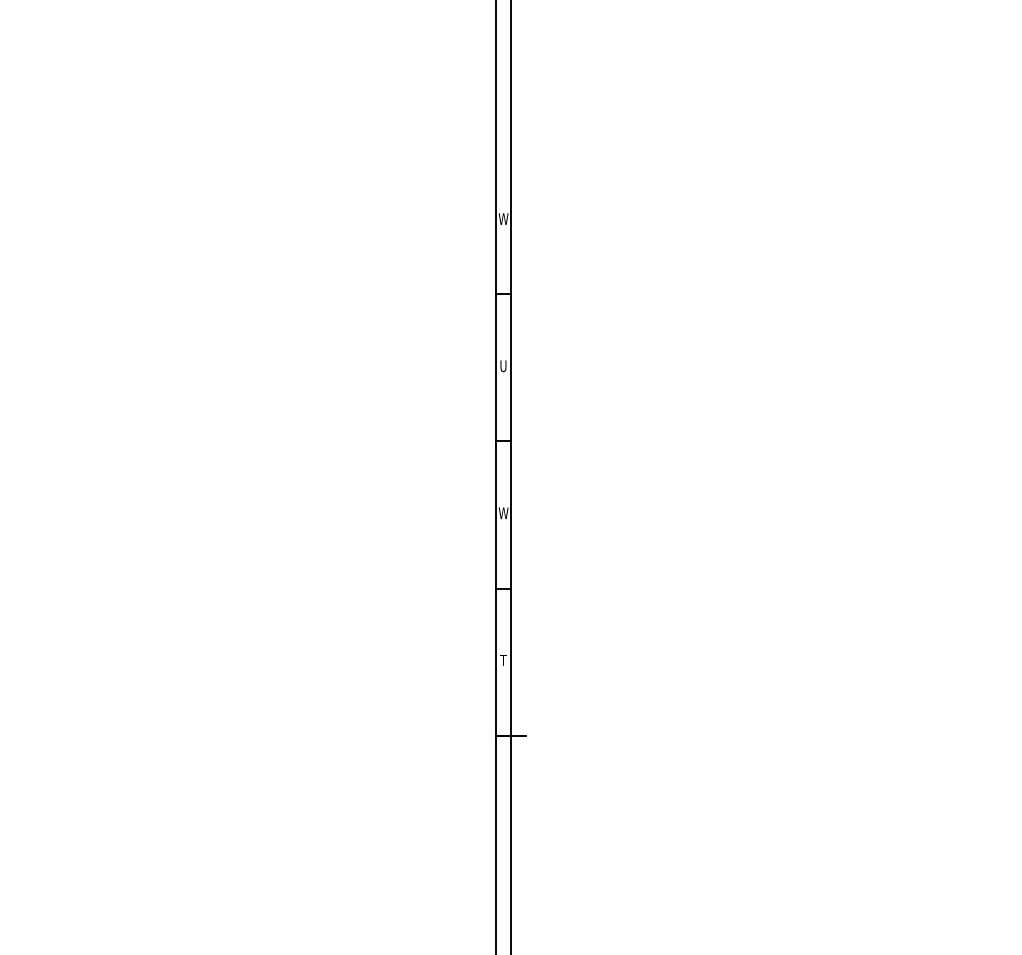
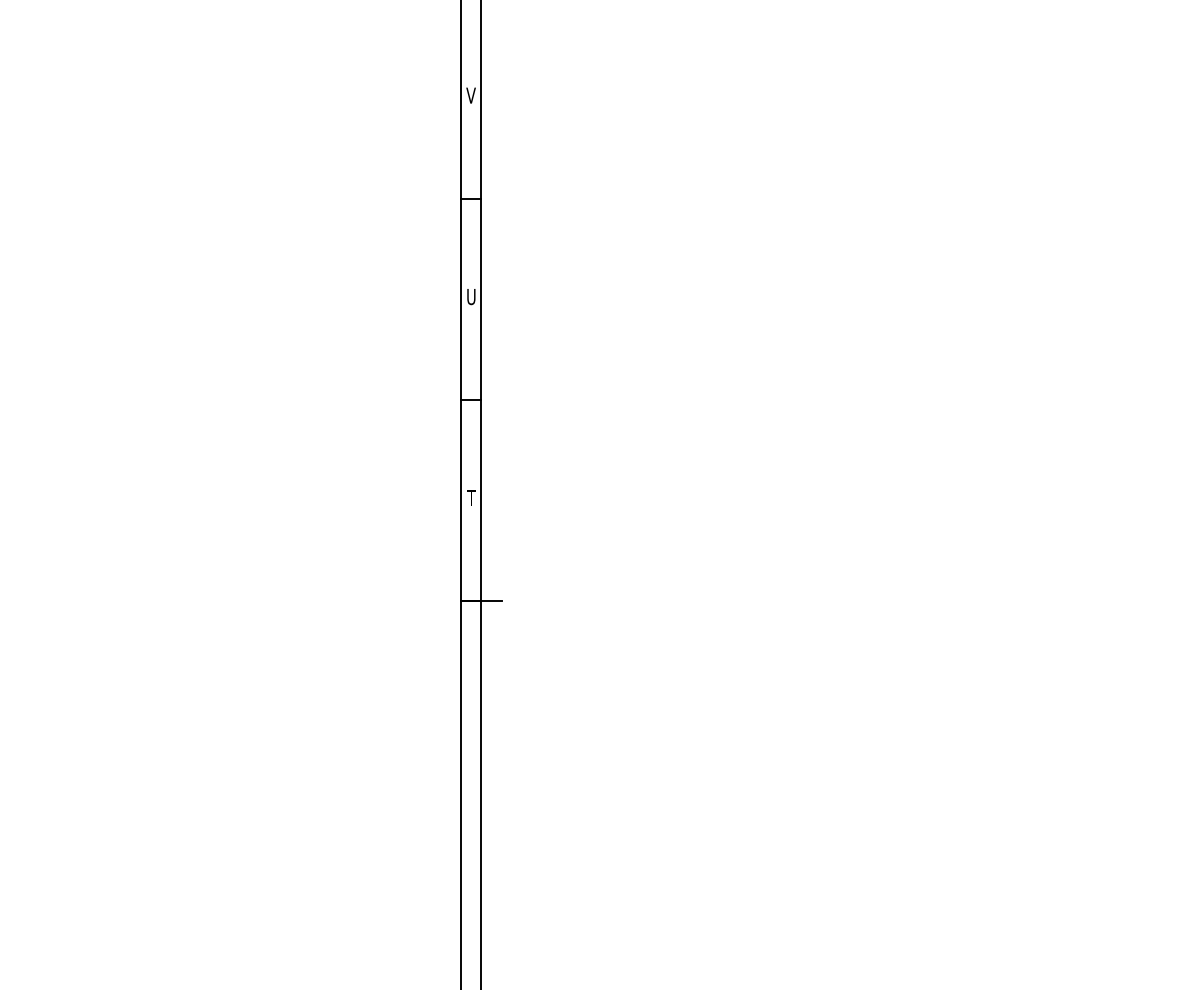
text: (503, 366) -> (471, 96), U -> V
text: (503, 513) -> (471, 297), W -> U

